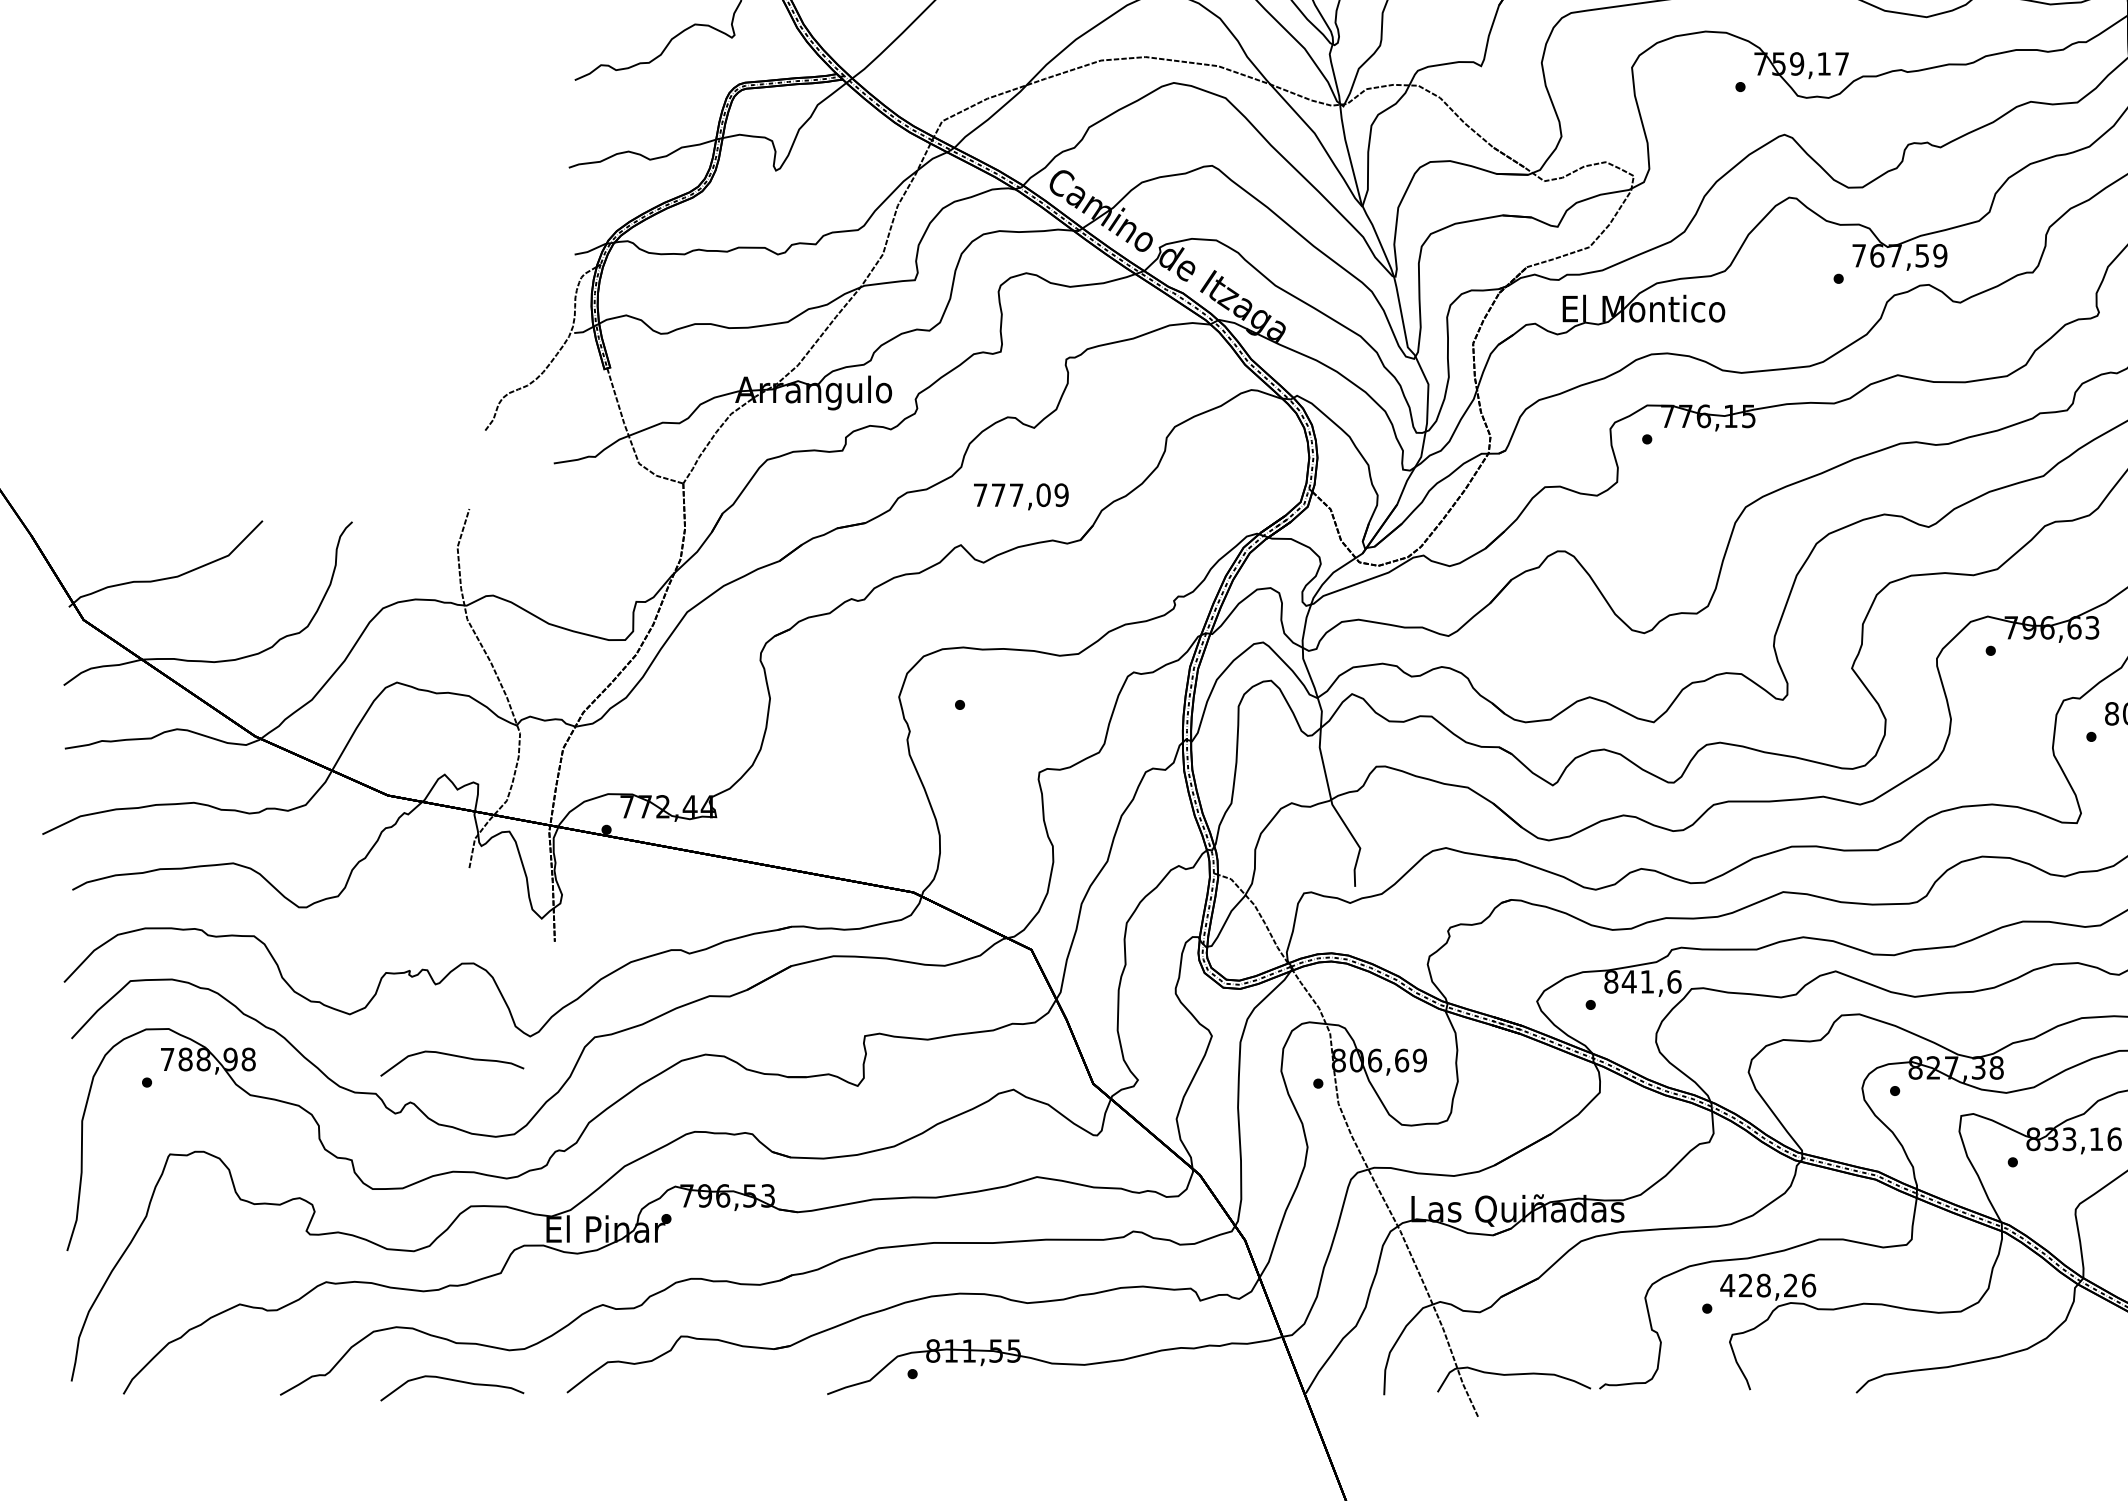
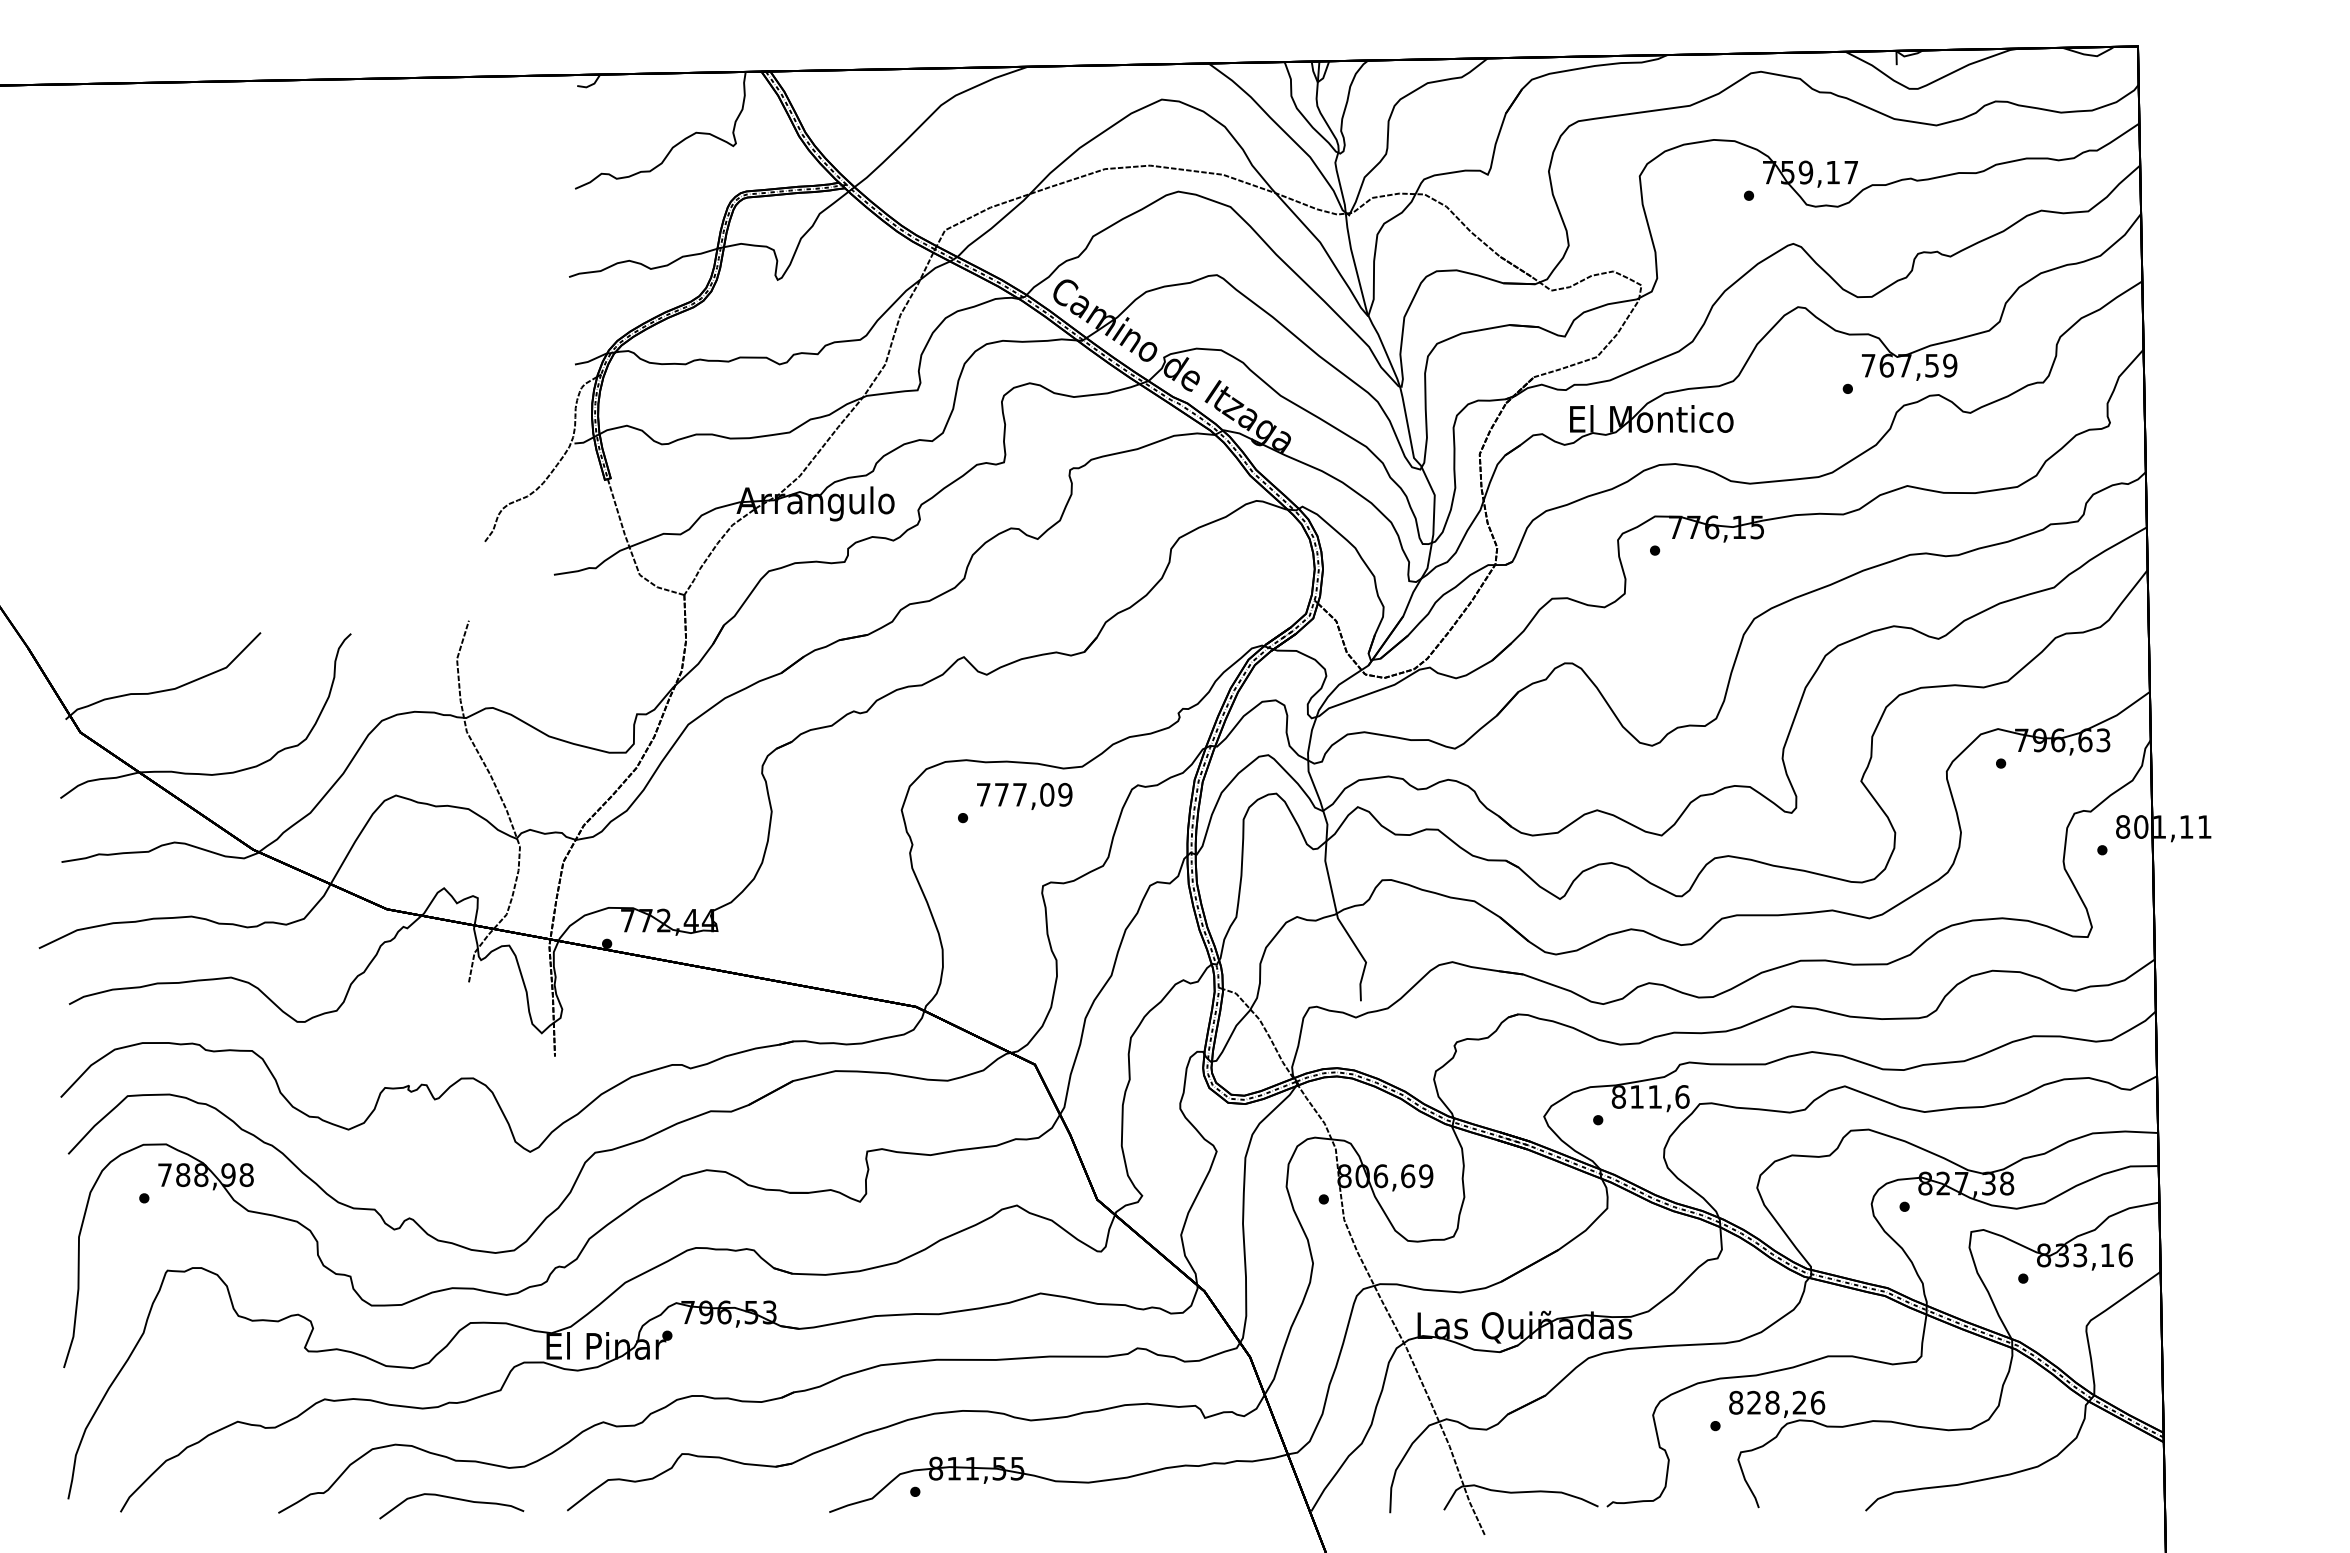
text: (1021, 496) -> (1024, 796), moved
text: (1628, 981) -> (1636, 1096), 841,6 -> 811,6
curve: (455, 1056) -> (454, 1172), removed
text: (1727, 1285) -> (1735, 1402), 428,26 -> 828,26

